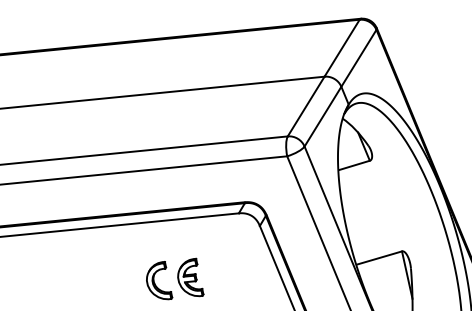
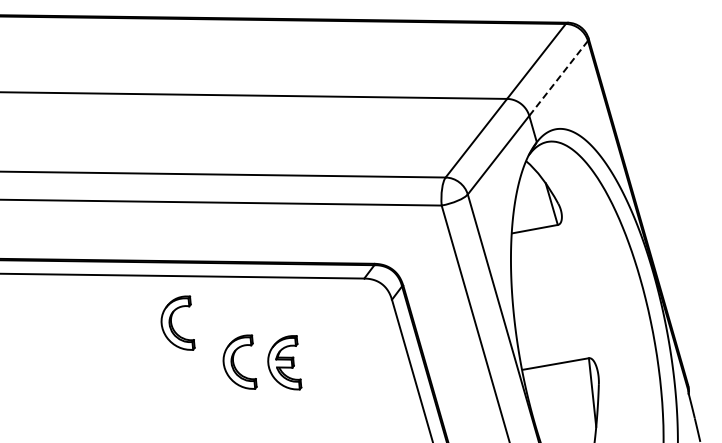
line: (358, 58) -> (558, 78), solid -> dashed
part: (111, 258) -> (177, 322), added

